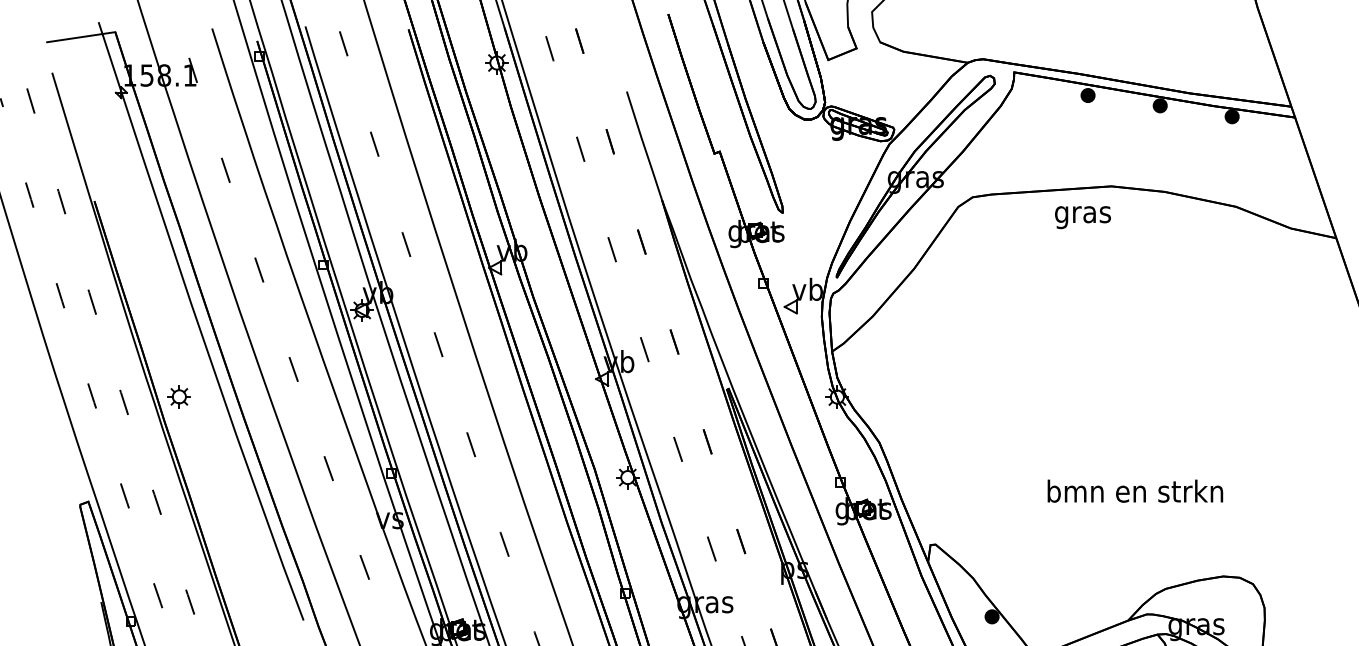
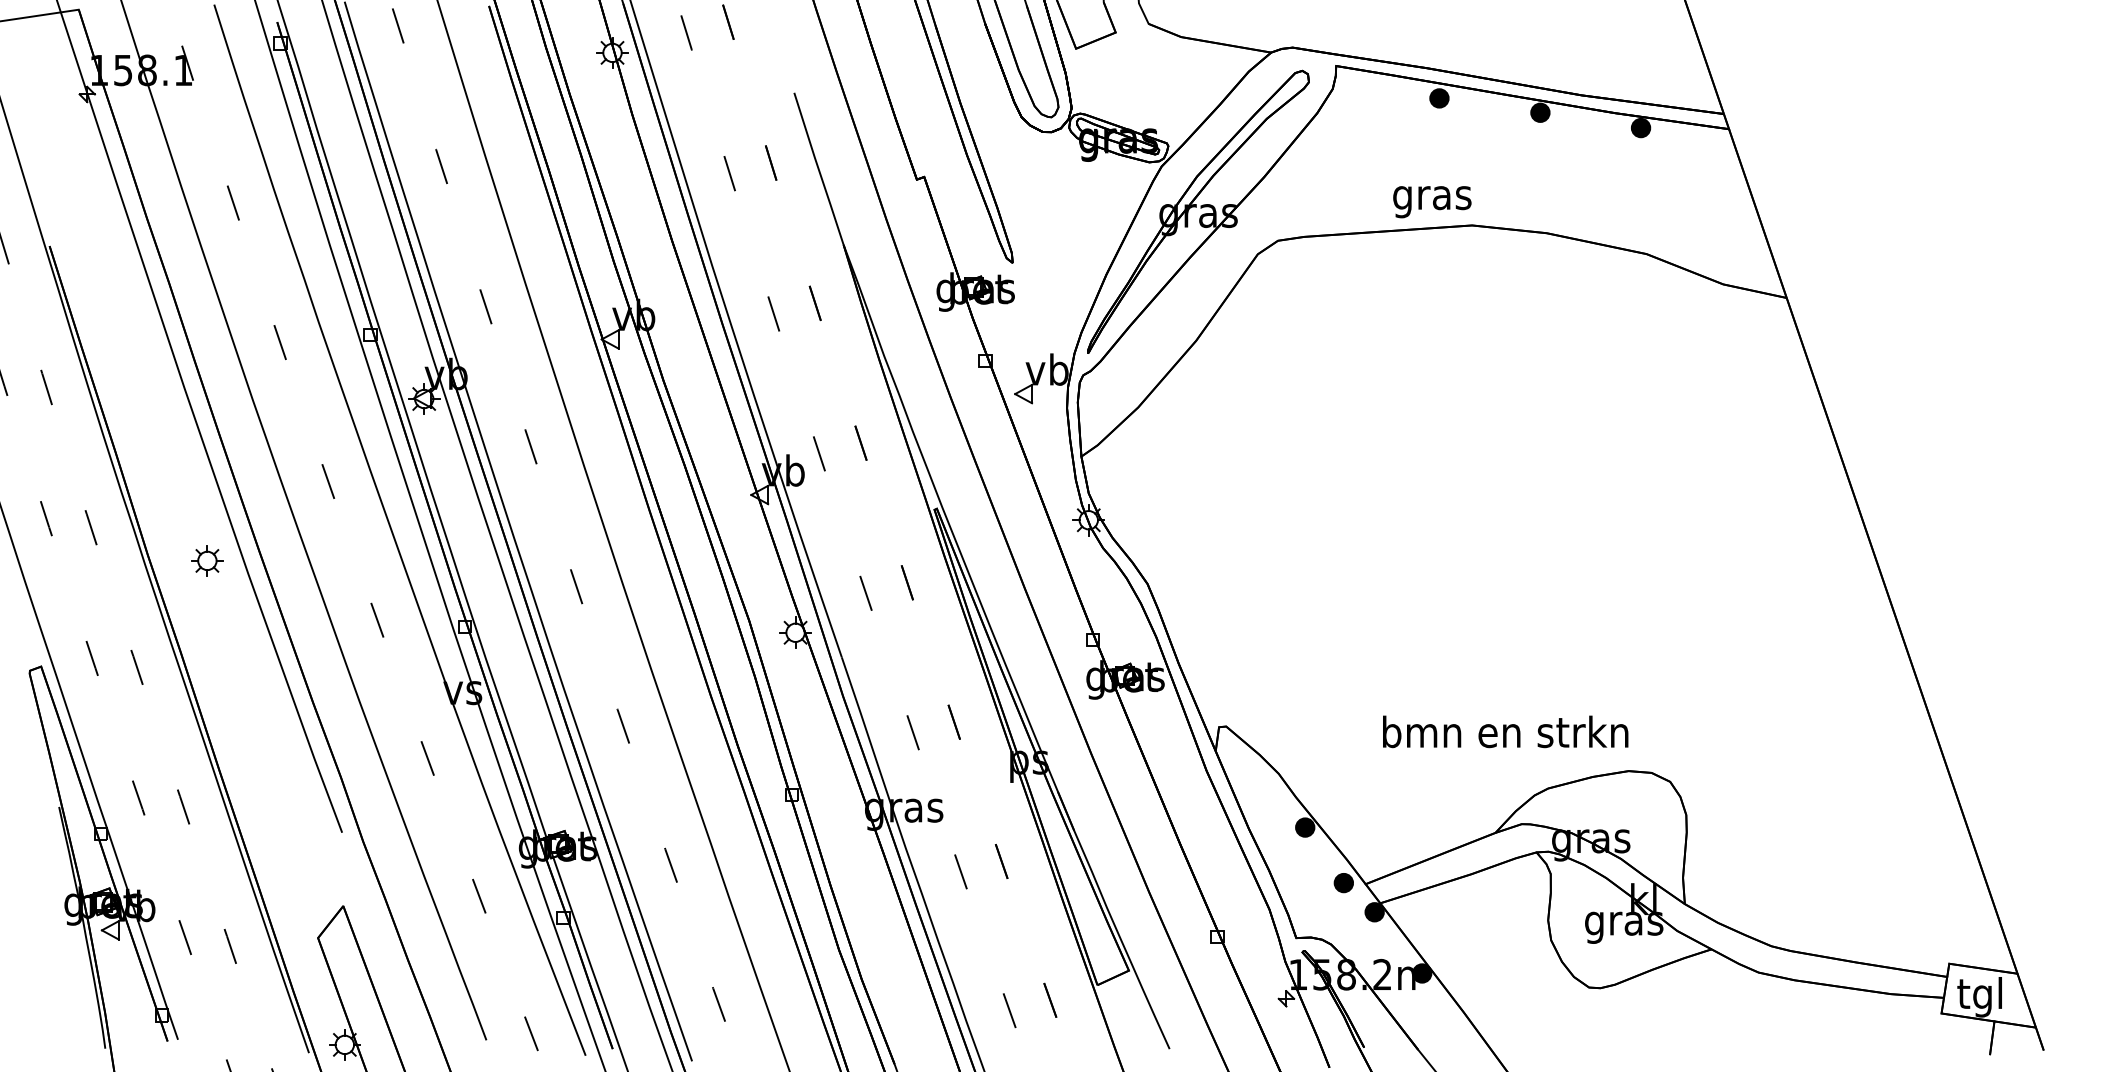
text: (1083, 217) -> (1432, 202), moved
part: (179, 396) -> (207, 560), moved
text: (1135, 490) -> (1505, 731), moved

